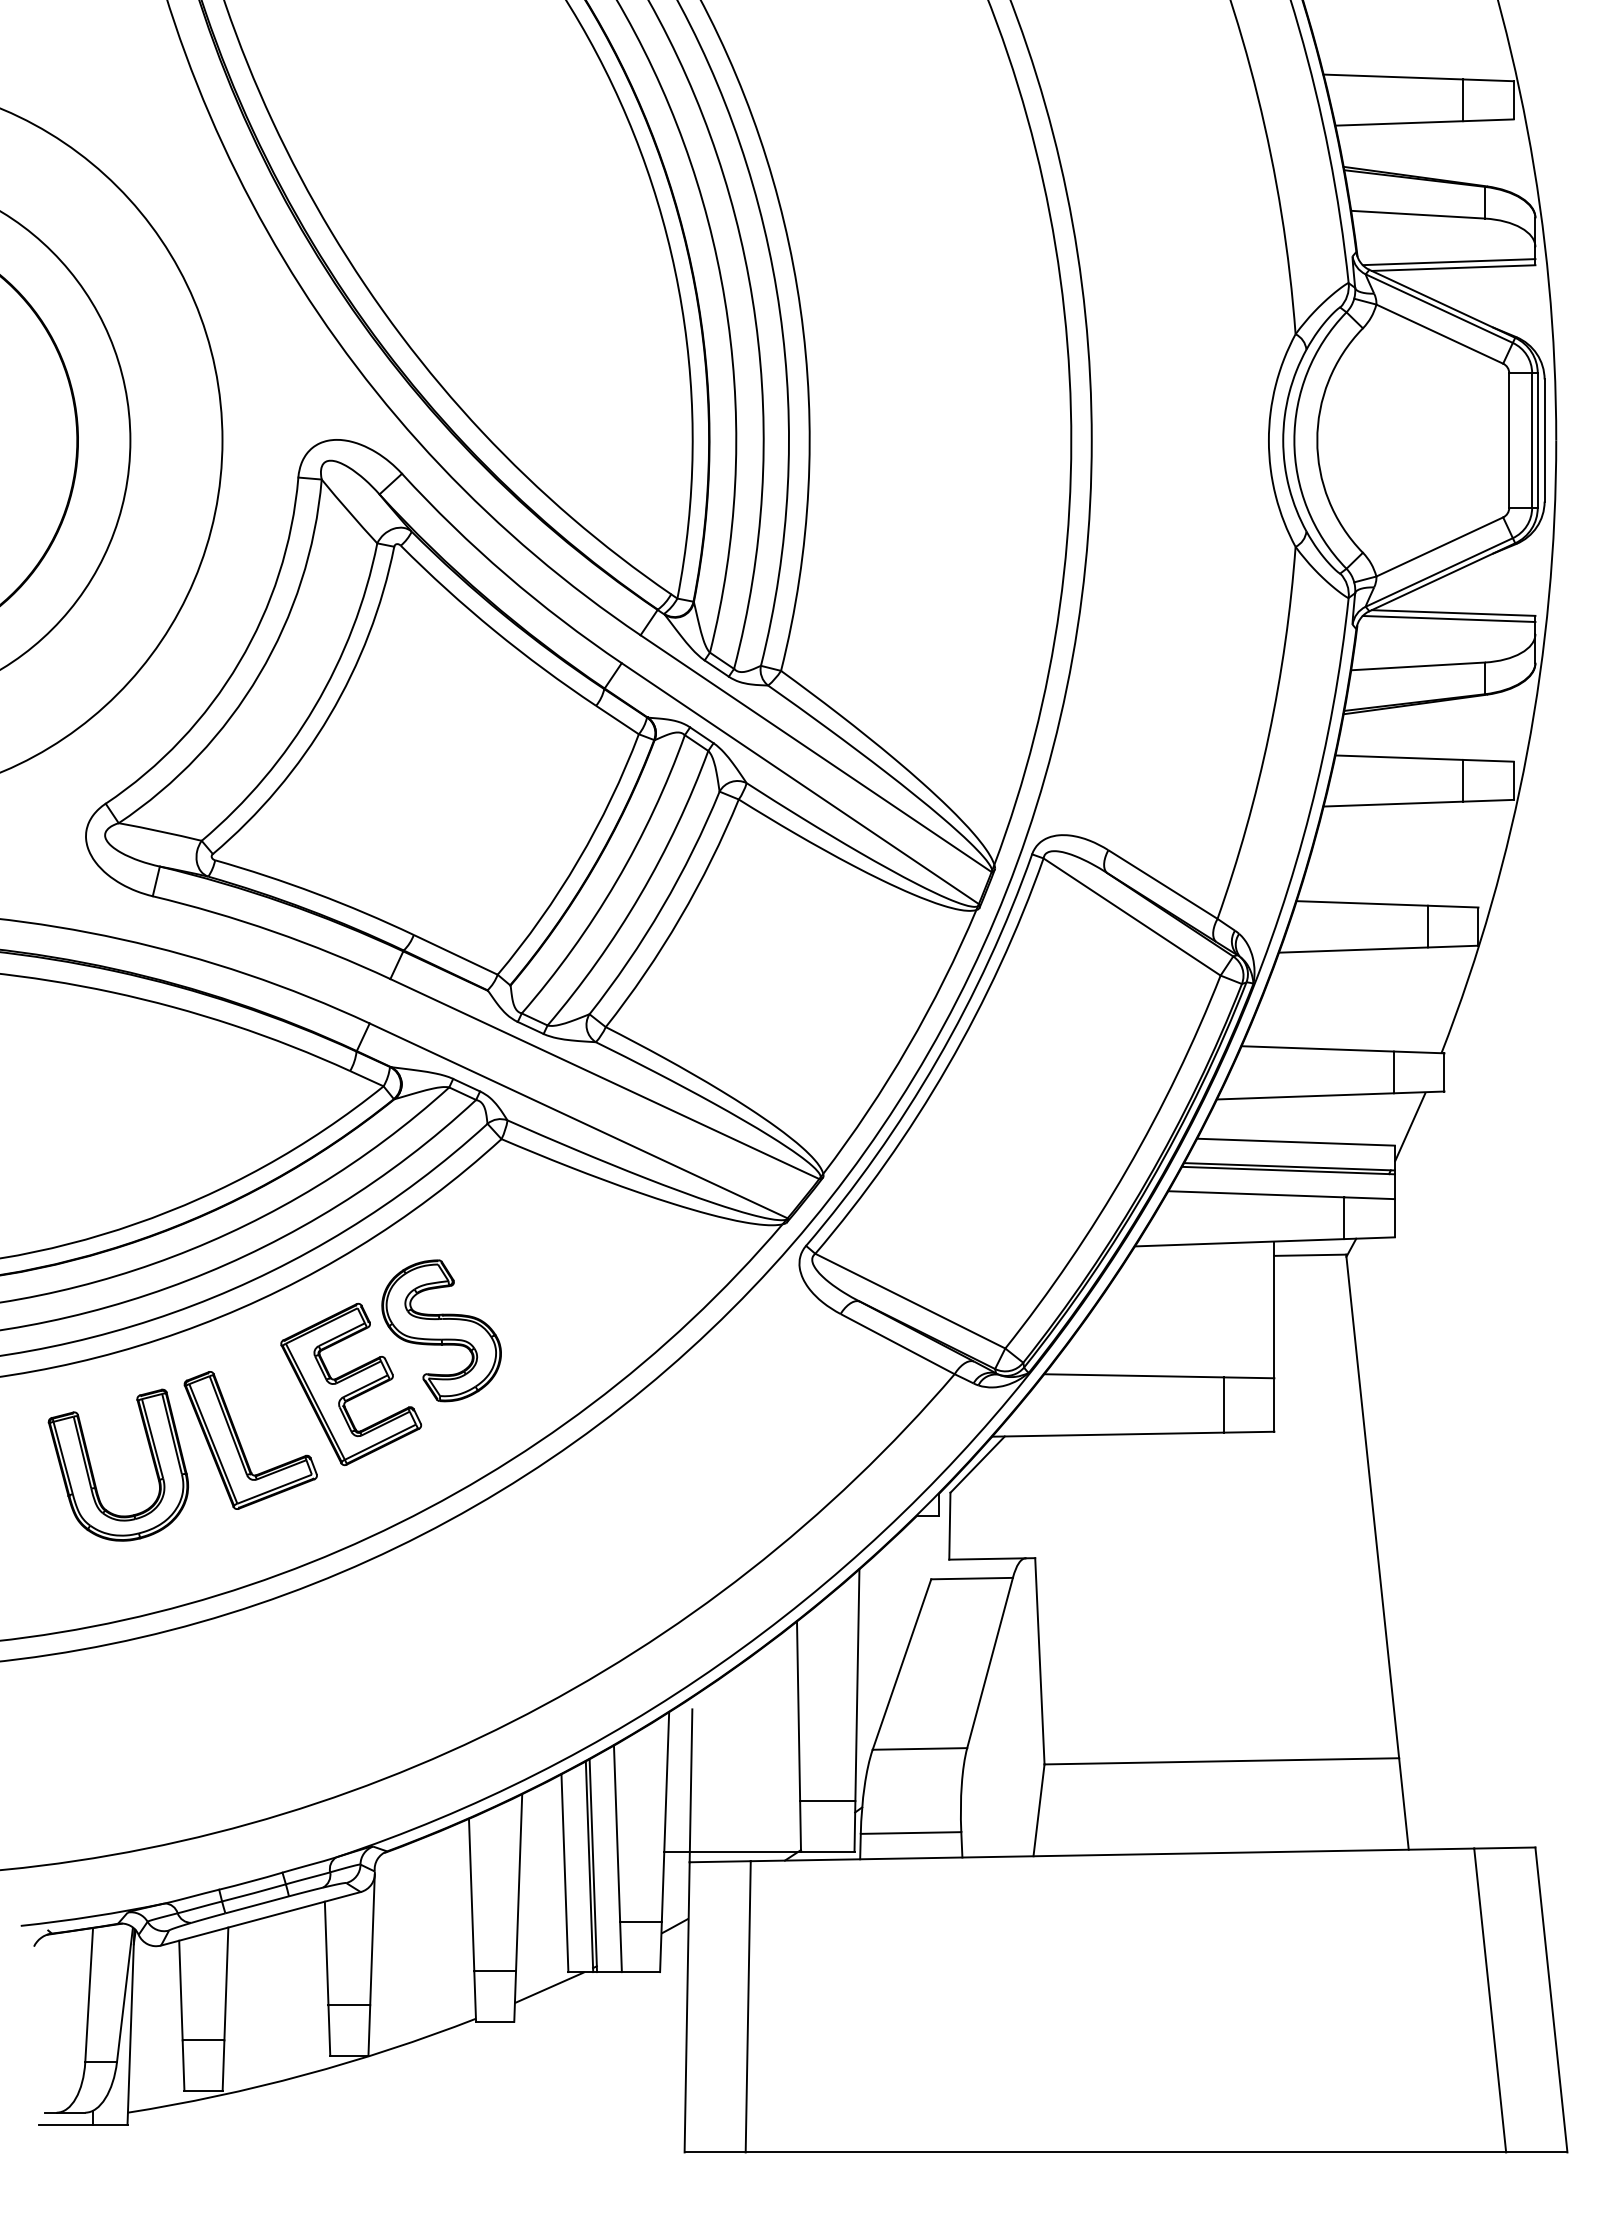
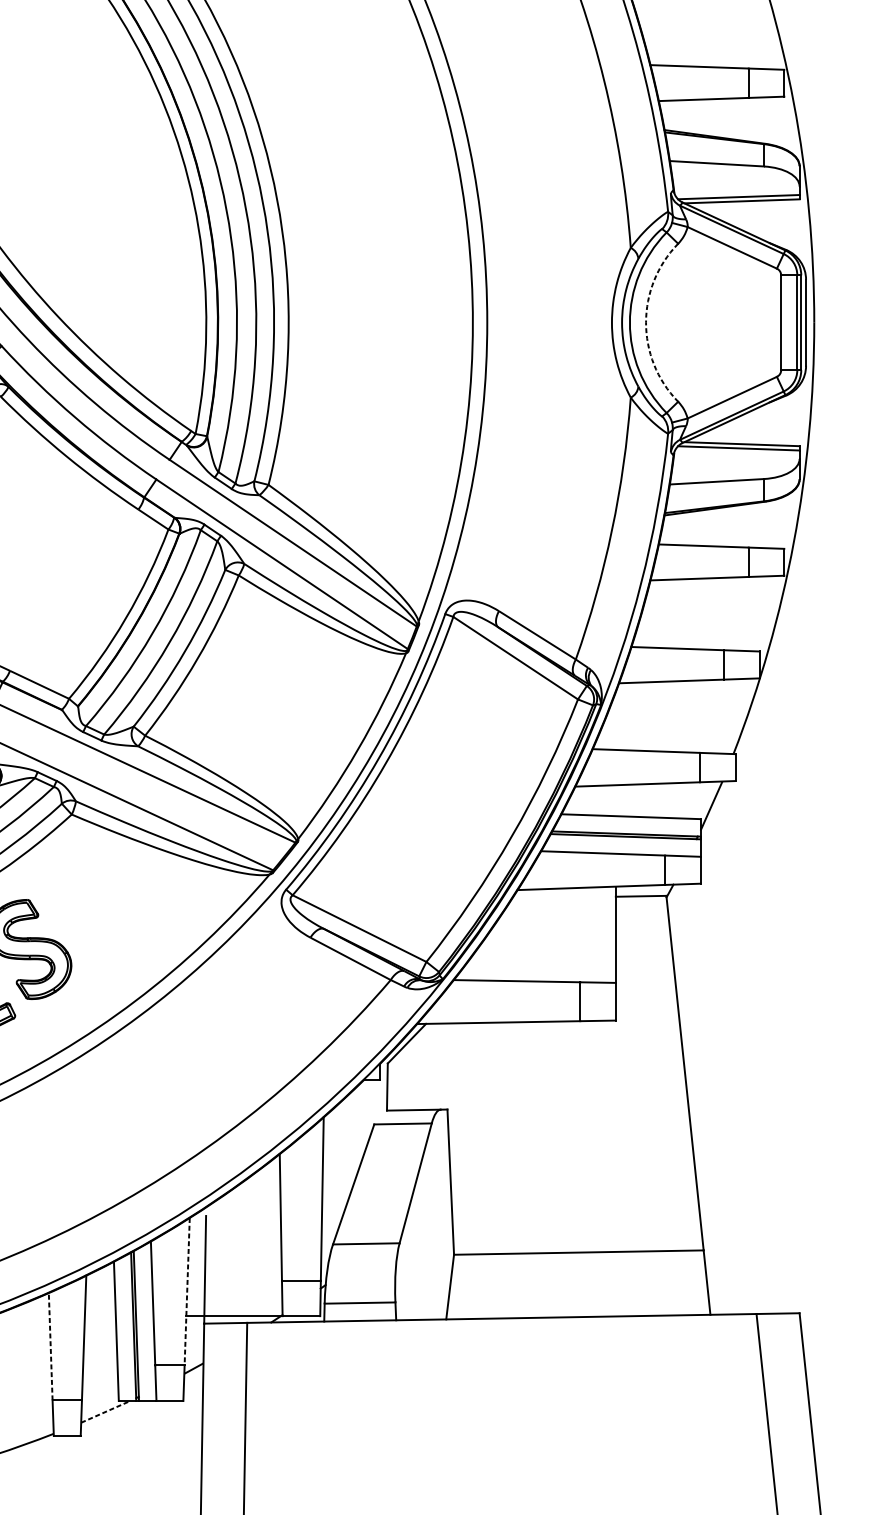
arc: (1317, 440) -> (646, 322), solid -> dashed
line: (665, 1816) -> (187, 1291), solid -> dashed
line: (471, 1894) -> (50, 1346), solid -> dashed
line: (550, 1987) -> (106, 1411), solid -> dashed

